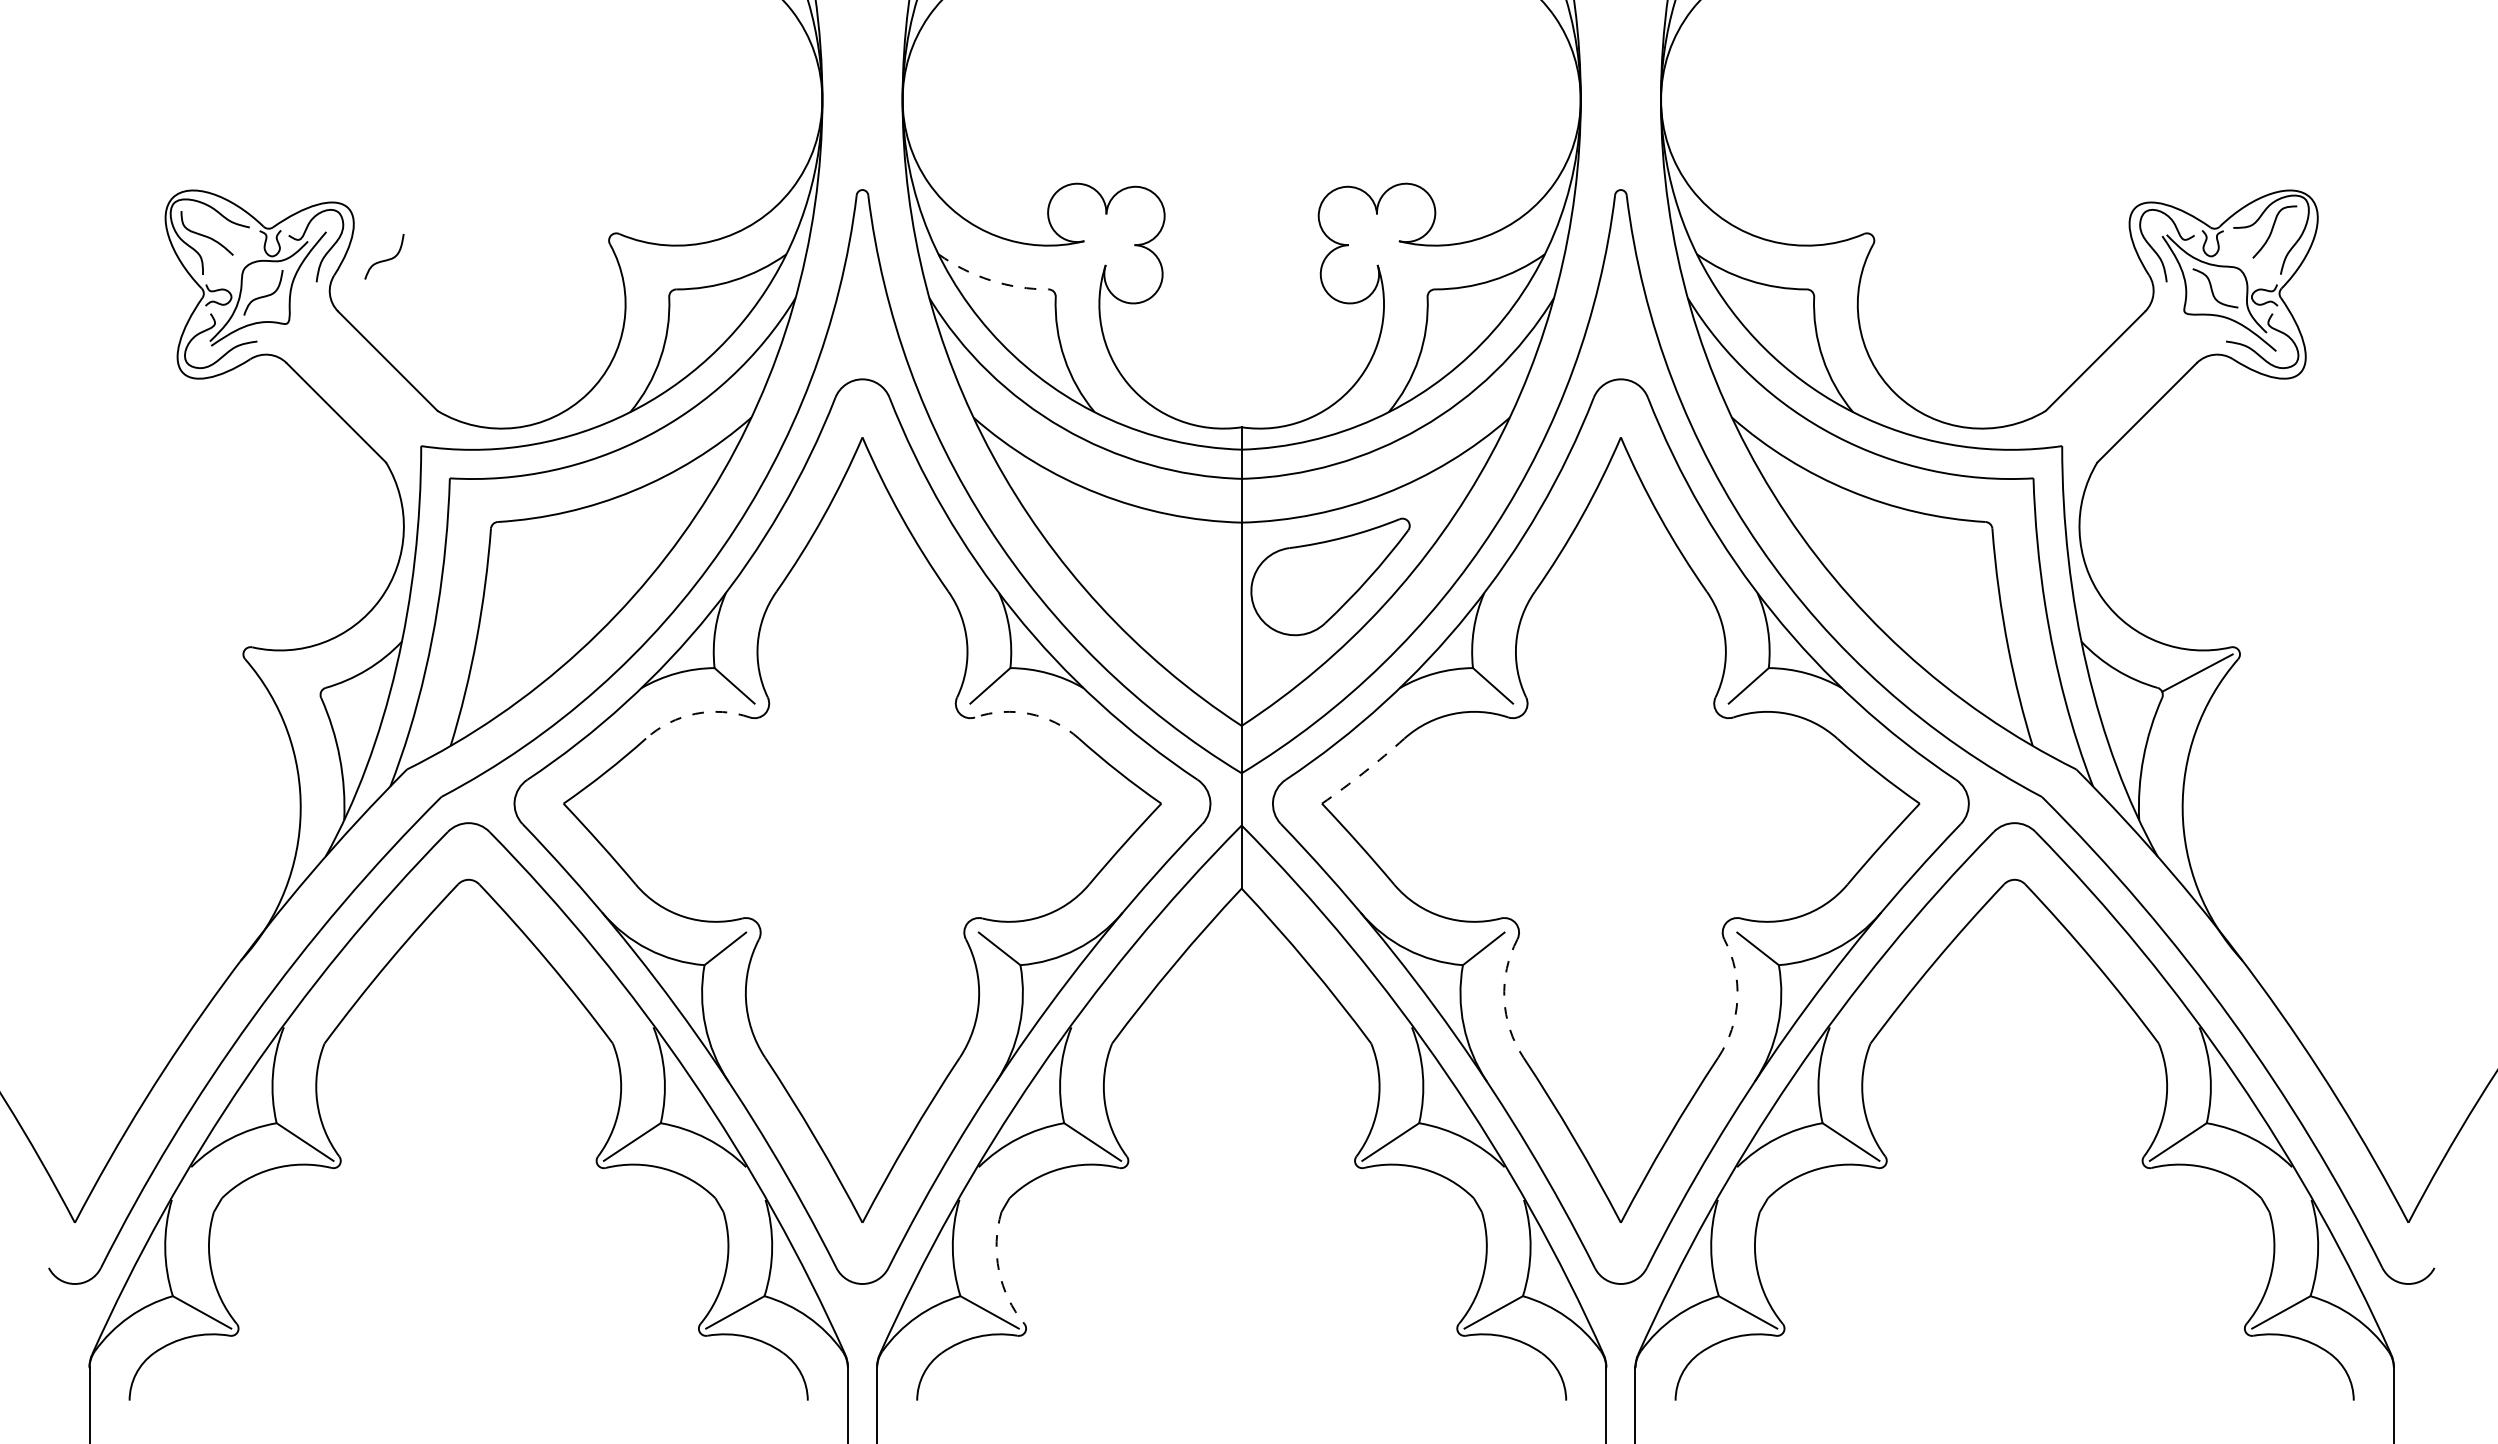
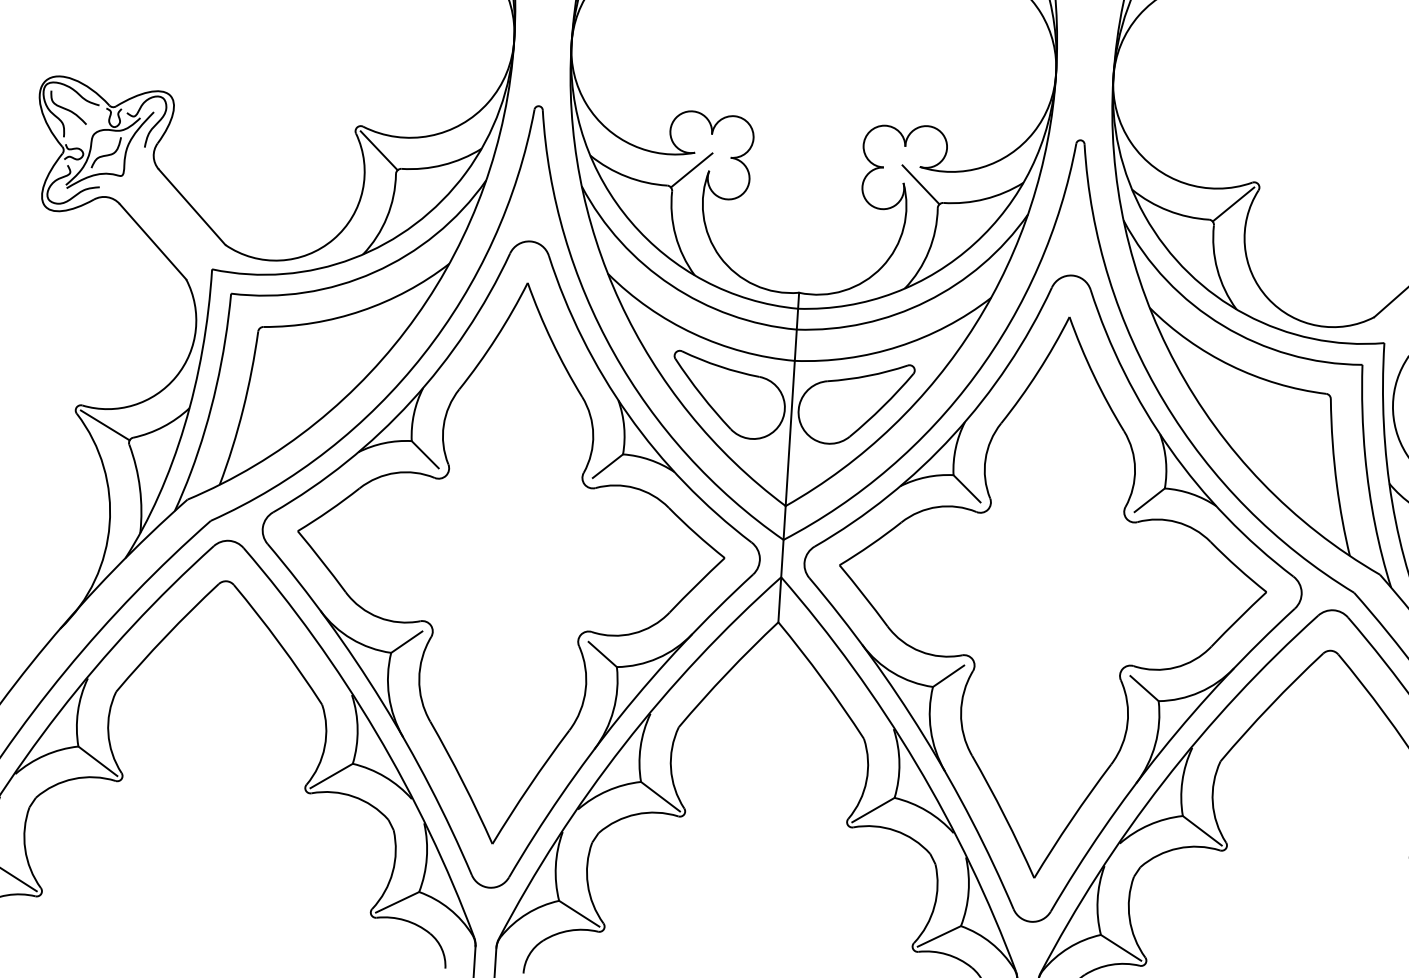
curve: (385, 259) -> (195, 134), removed
line: (643, 265) -> (379, 150), added
line: (1080, 265) -> (691, 169), added
line: (1401, 265) -> (920, 184), added
line: (1839, 265) -> (1233, 204), added
arc: (990, 280) -> (626, 176), dashed -> solid
part: (1152, 576) -> (728, 395), added
line: (285, 672) -> (104, 424), added
arc: (695, 713) -> (396, 472), dashed -> solid
arc: (1029, 713) -> (634, 487), dashed -> solid
arc: (1364, 772) -> (871, 544), dashed -> solid
arc: (1504, 999) -> (961, 713), dashed -> solid
arc: (1737, 999) -> (1127, 723), dashed -> solid
arc: (999, 1270) -> (588, 884), dashed -> solid

